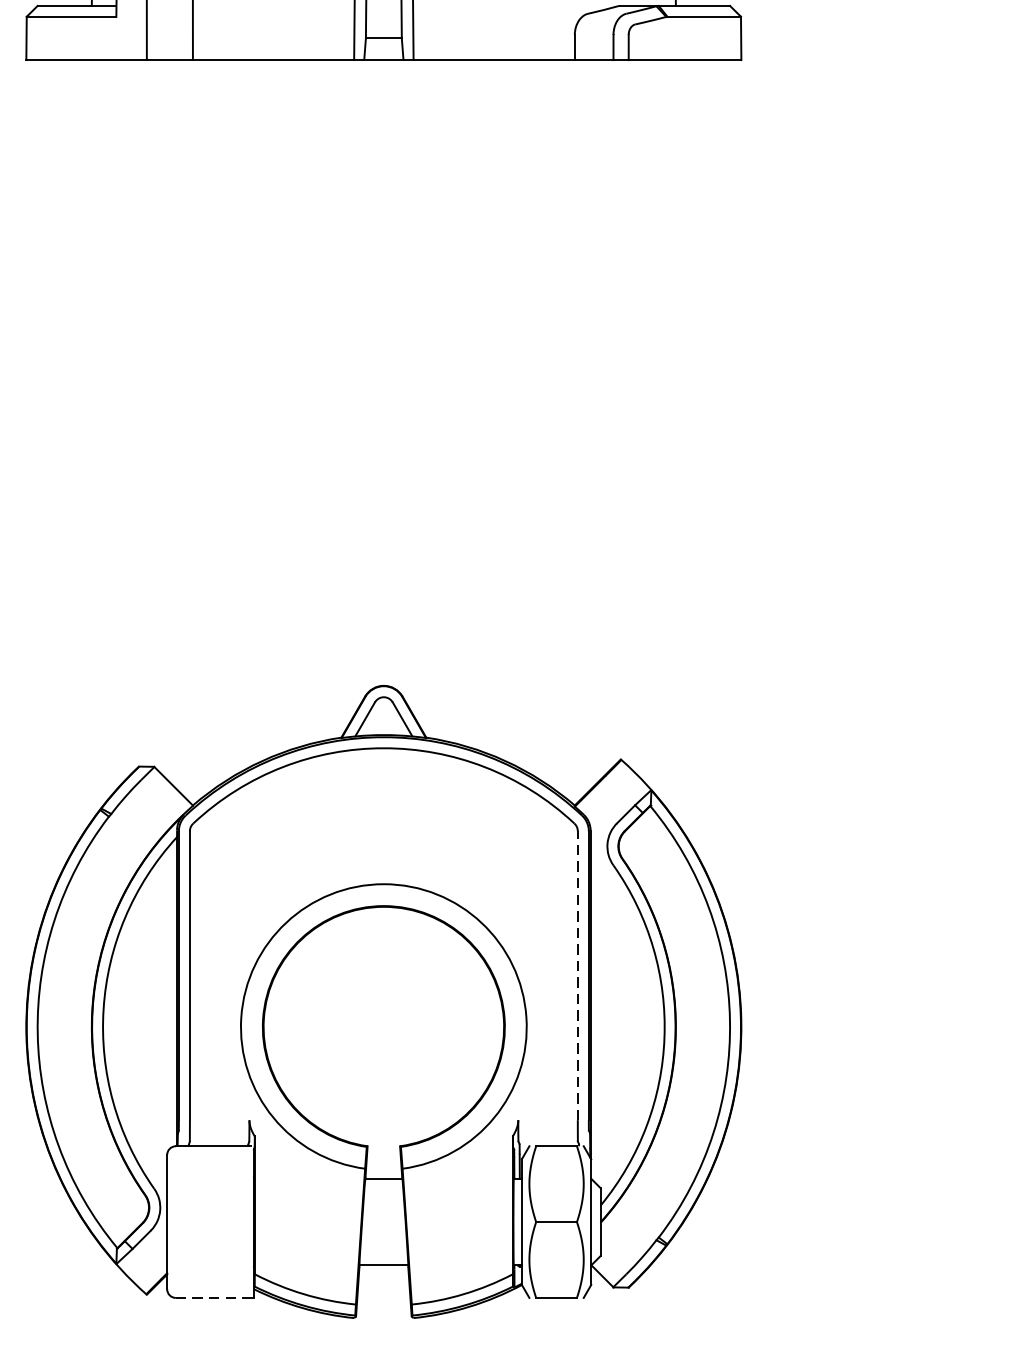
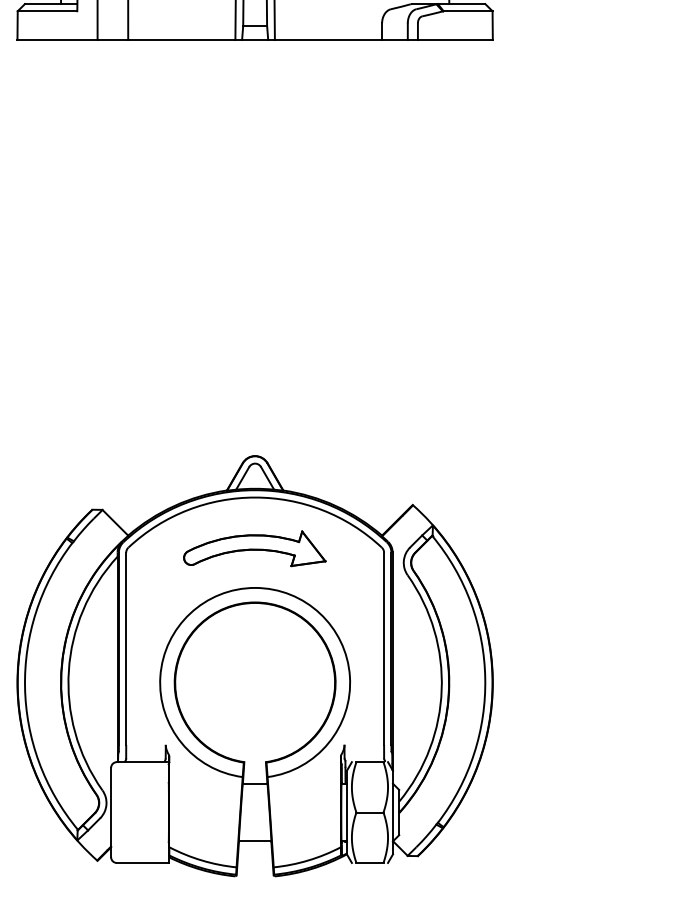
part: (382, 824) -> (254, 548), added
line: (578, 975) -> (384, 648), dashed -> solid
line: (214, 1297) -> (142, 862), dashed -> solid

